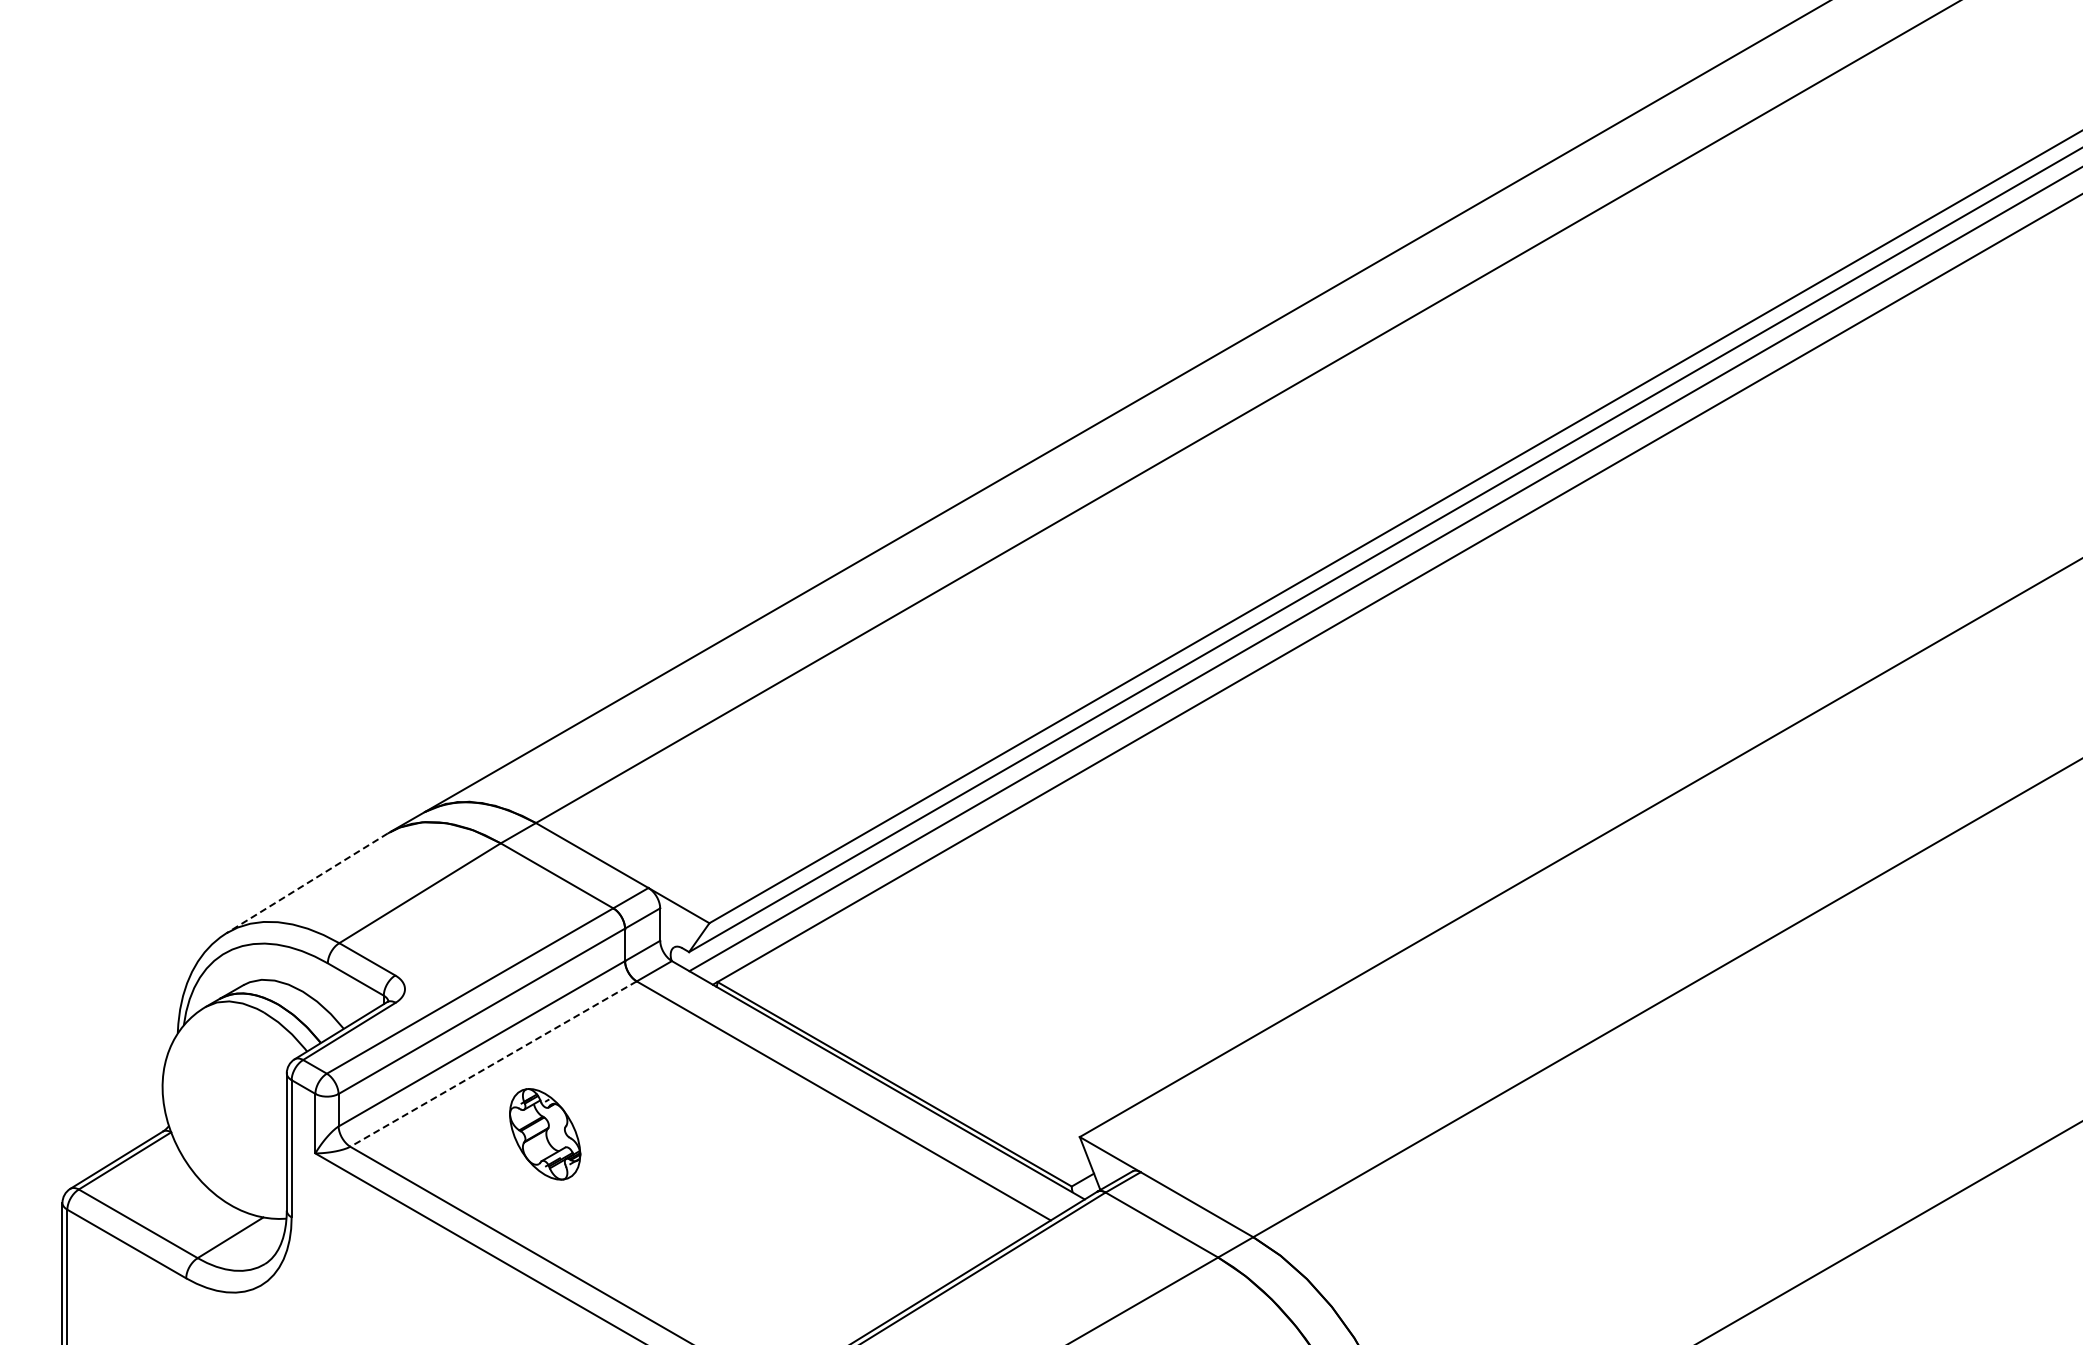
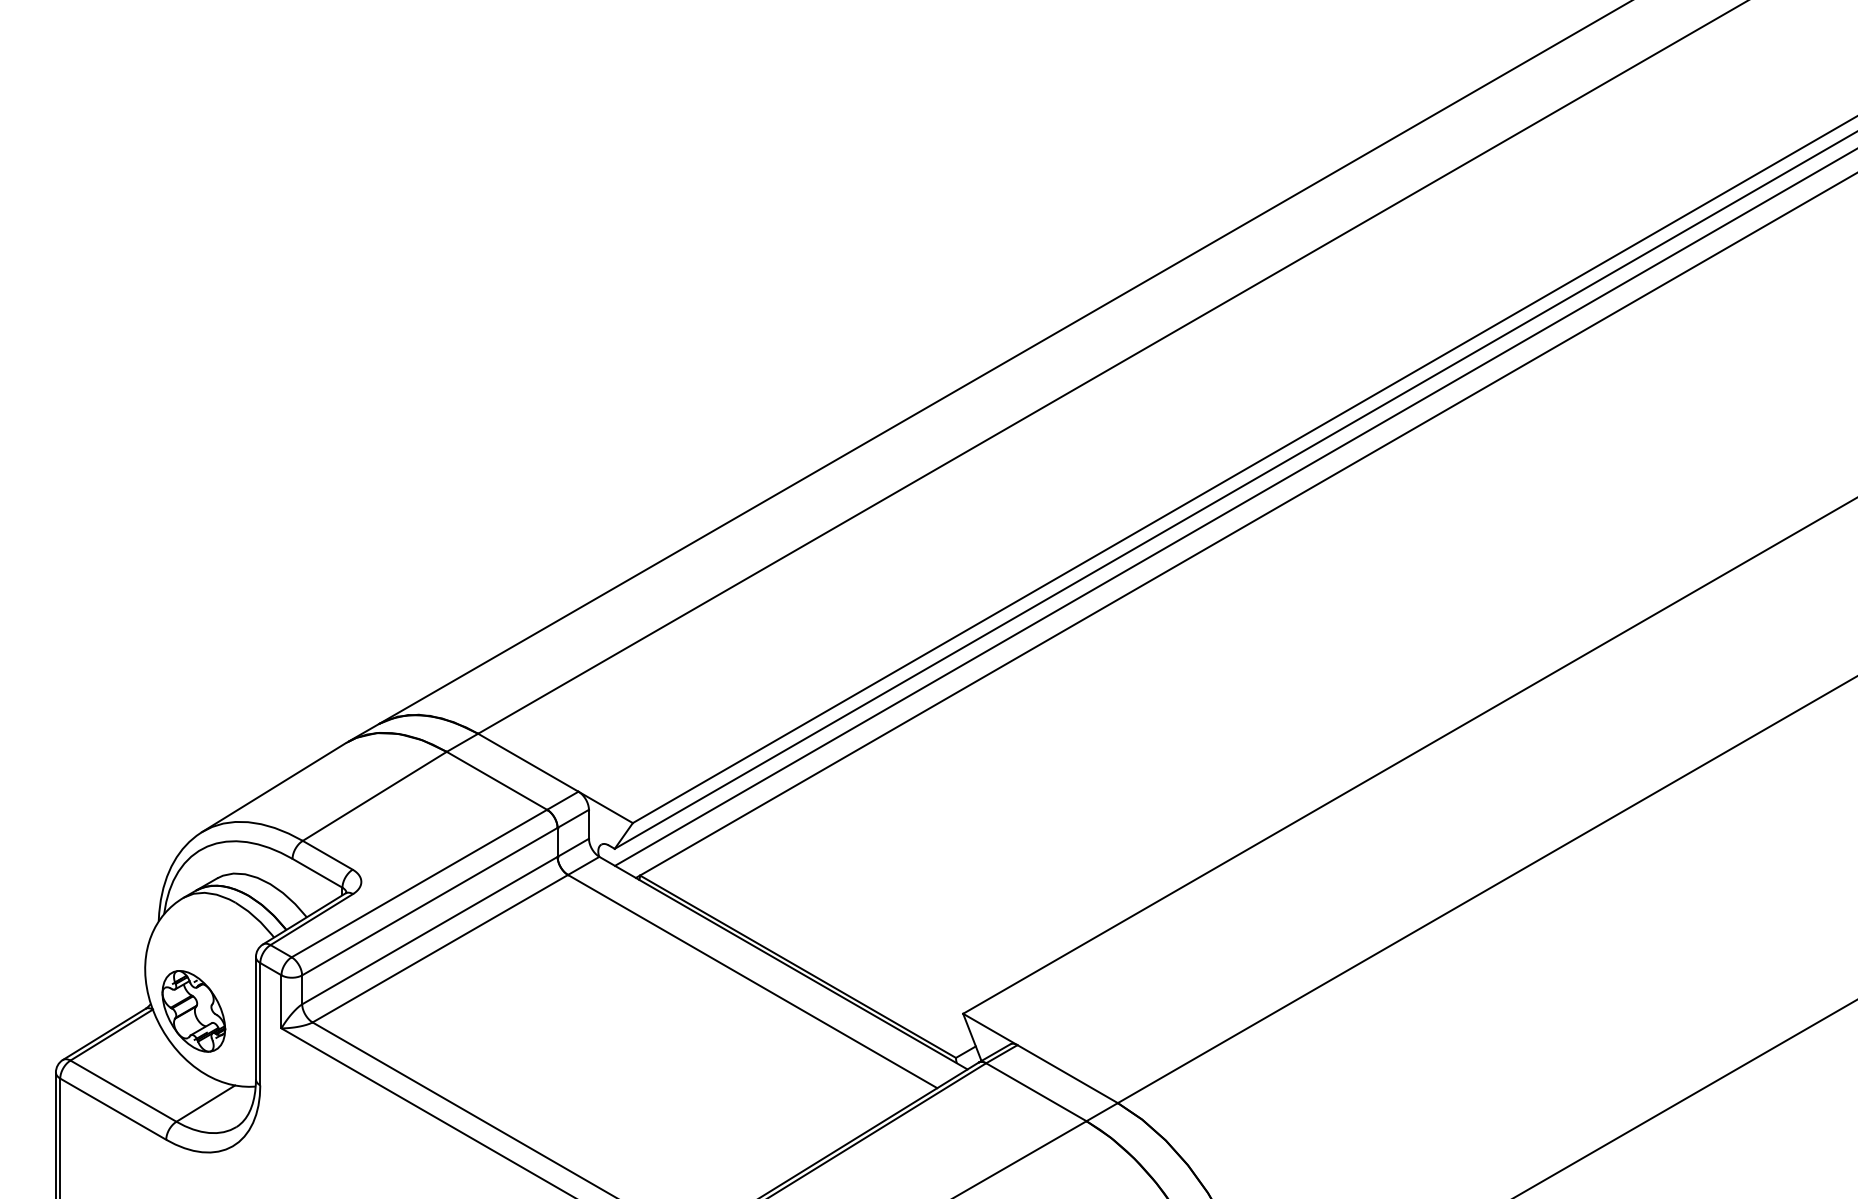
line: (307, 883) -> (274, 787), dashed -> solid
line: (493, 1064) -> (440, 949), dashed -> solid
part: (545, 1134) -> (194, 1011), moved

